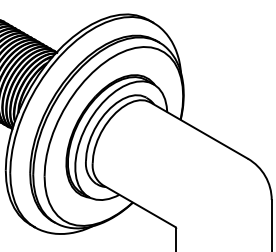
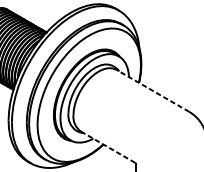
line: (198, 130) -> (152, 90), solid -> dashed
line: (138, 205) -> (107, 146), solid -> dashed

